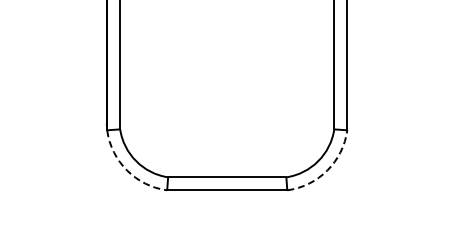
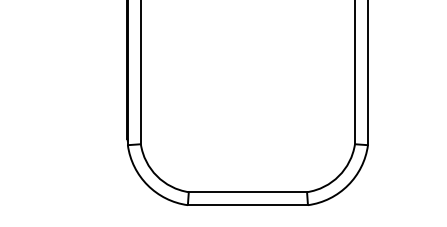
arc: (127, 170) -> (148, 185), dashed -> solid
arc: (327, 170) -> (348, 185), dashed -> solid

